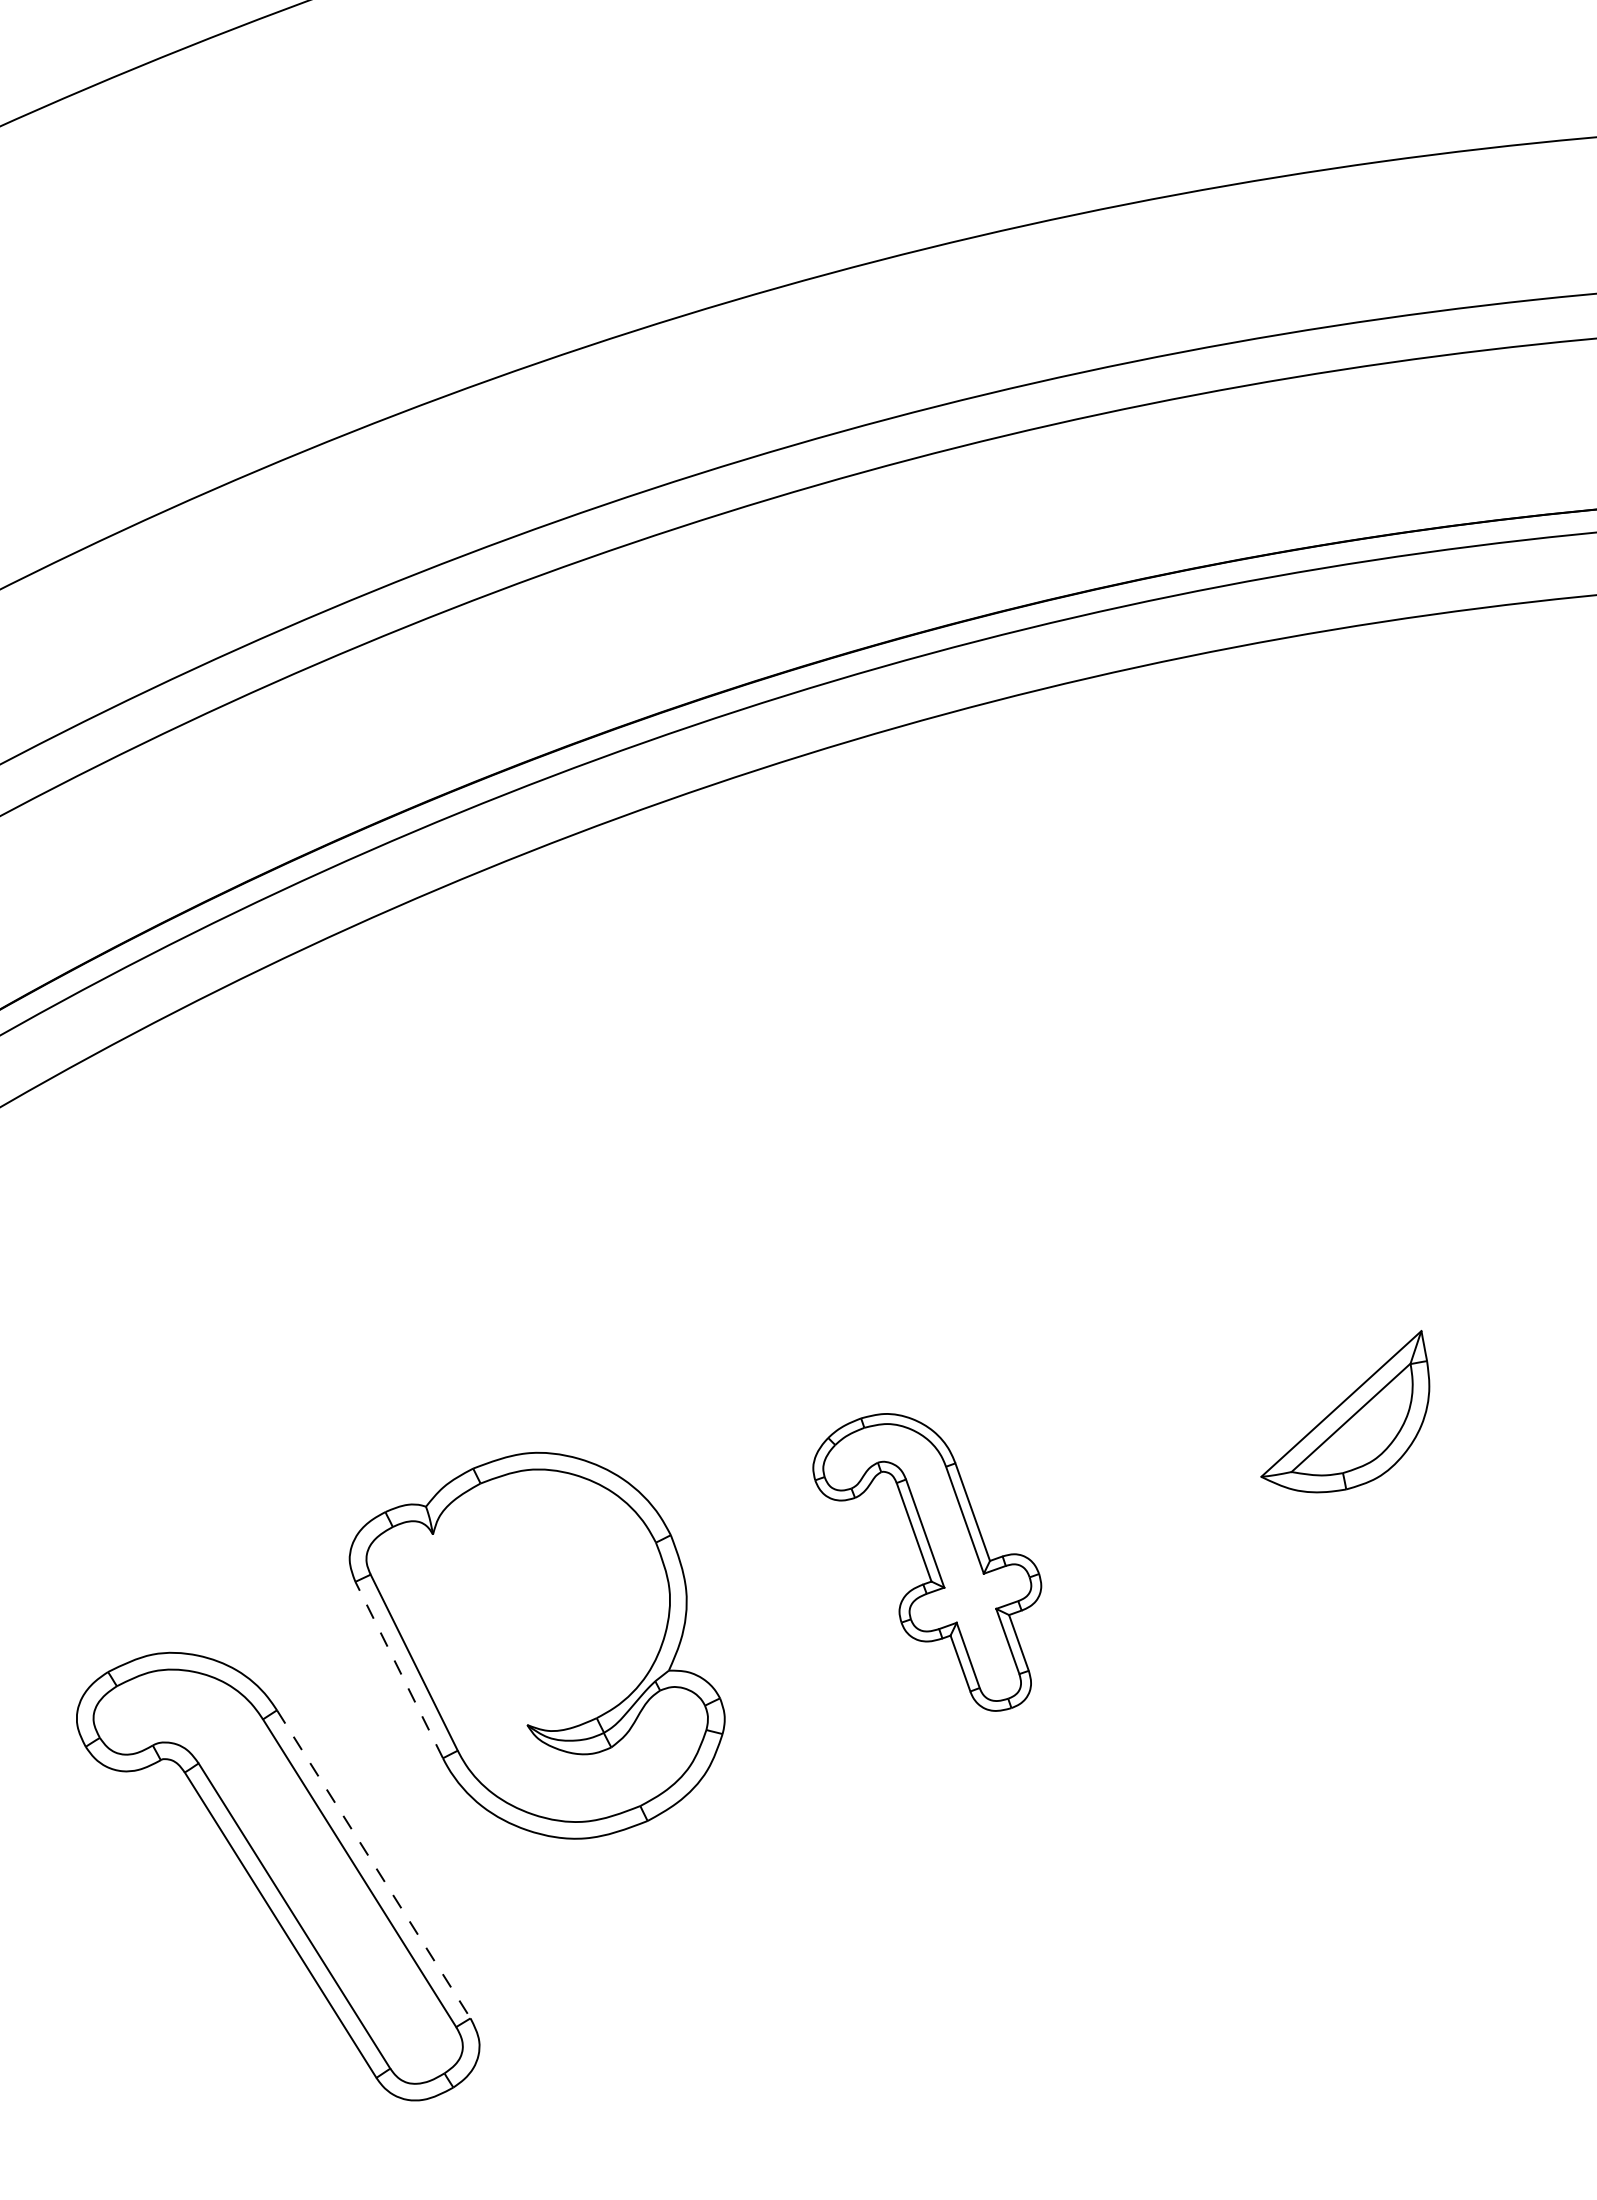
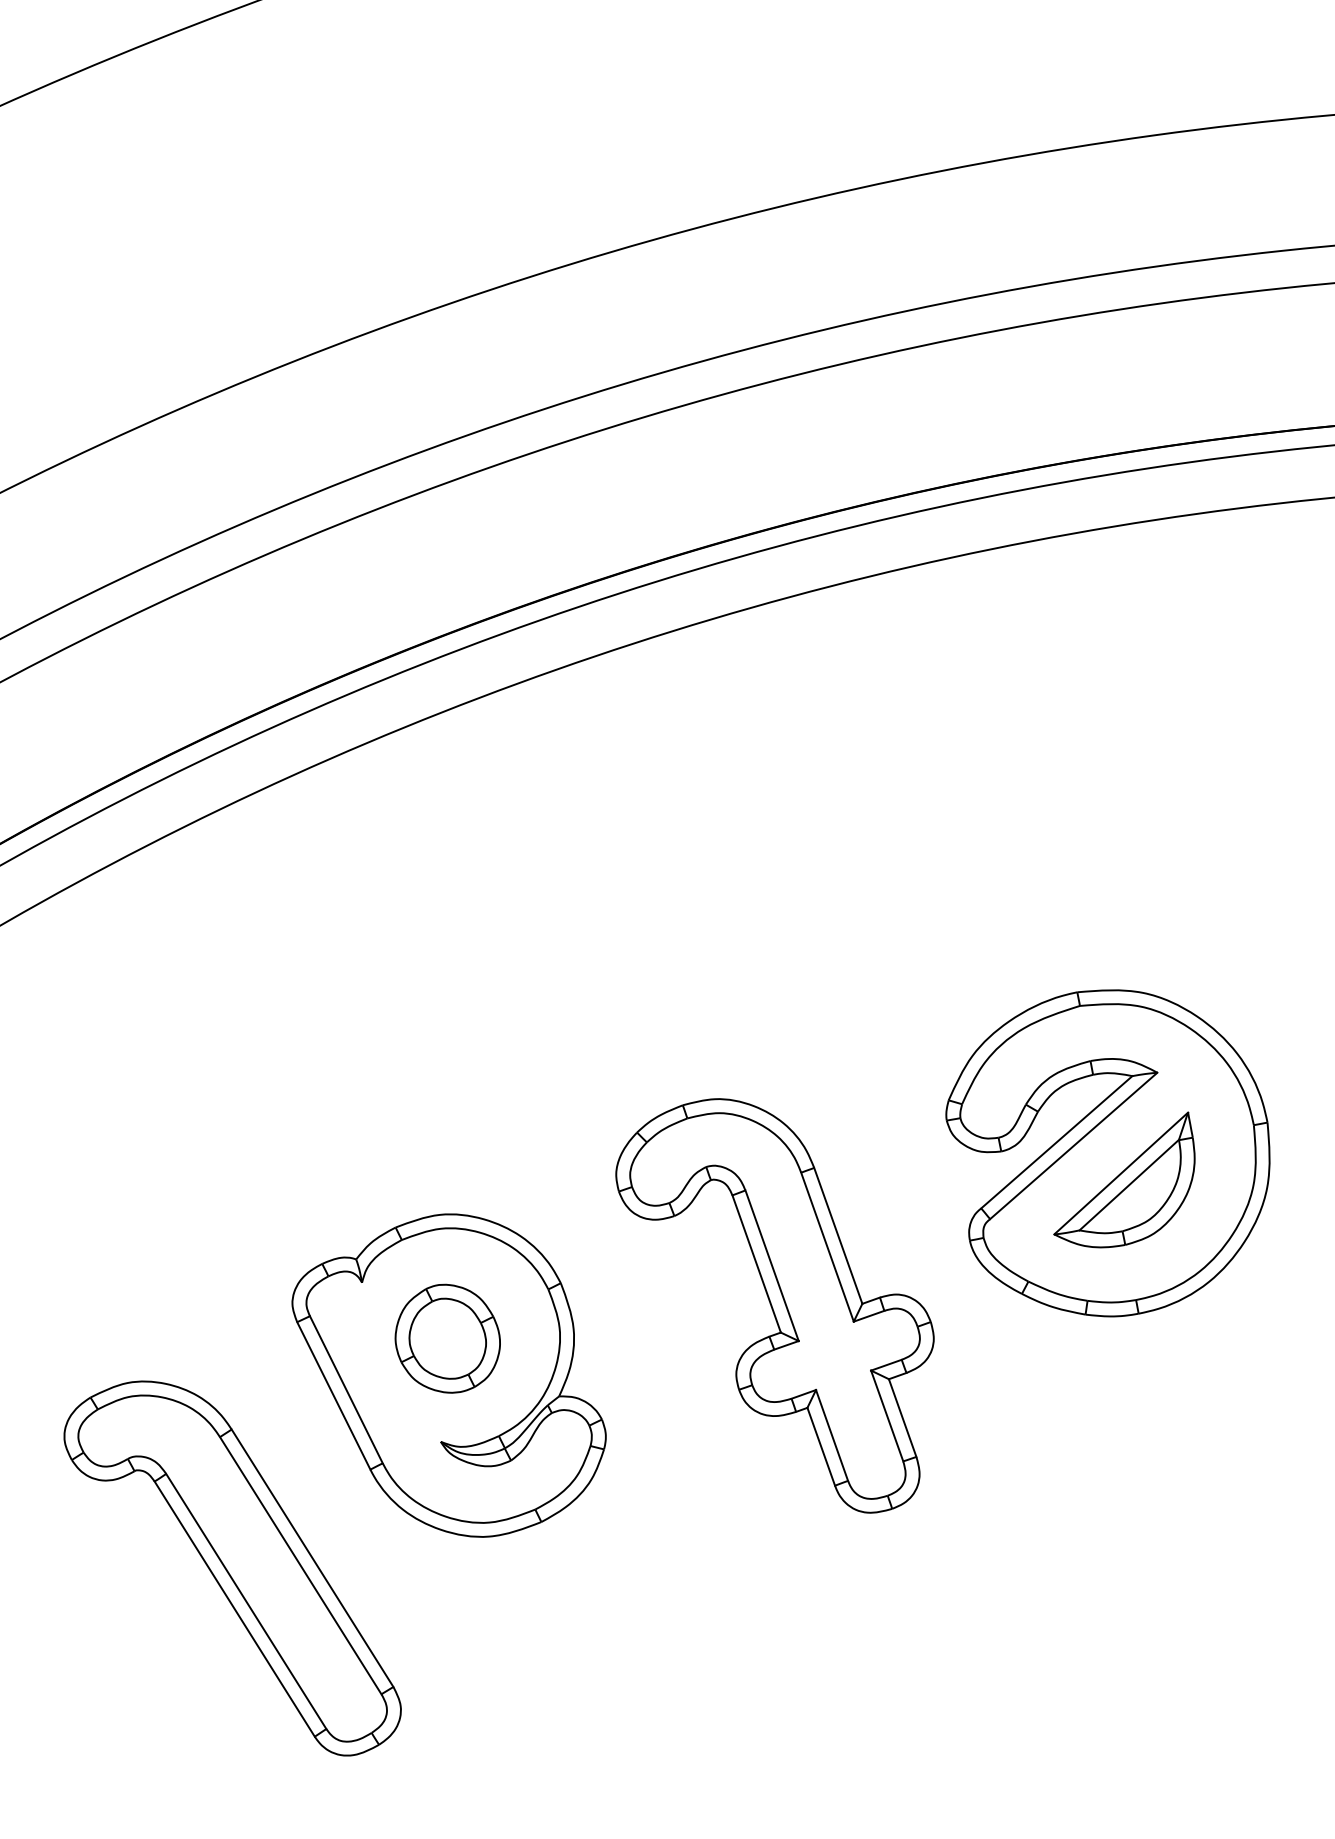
part: (1325, 1379) -> (1107, 1153), added
part: (927, 1562) -> (775, 1306), size x1.67
part: (535, 1601) -> (447, 1338), added
line: (398, 1669) -> (333, 1395), dashed -> solid
line: (373, 1864) -> (312, 1558), dashed -> solid

